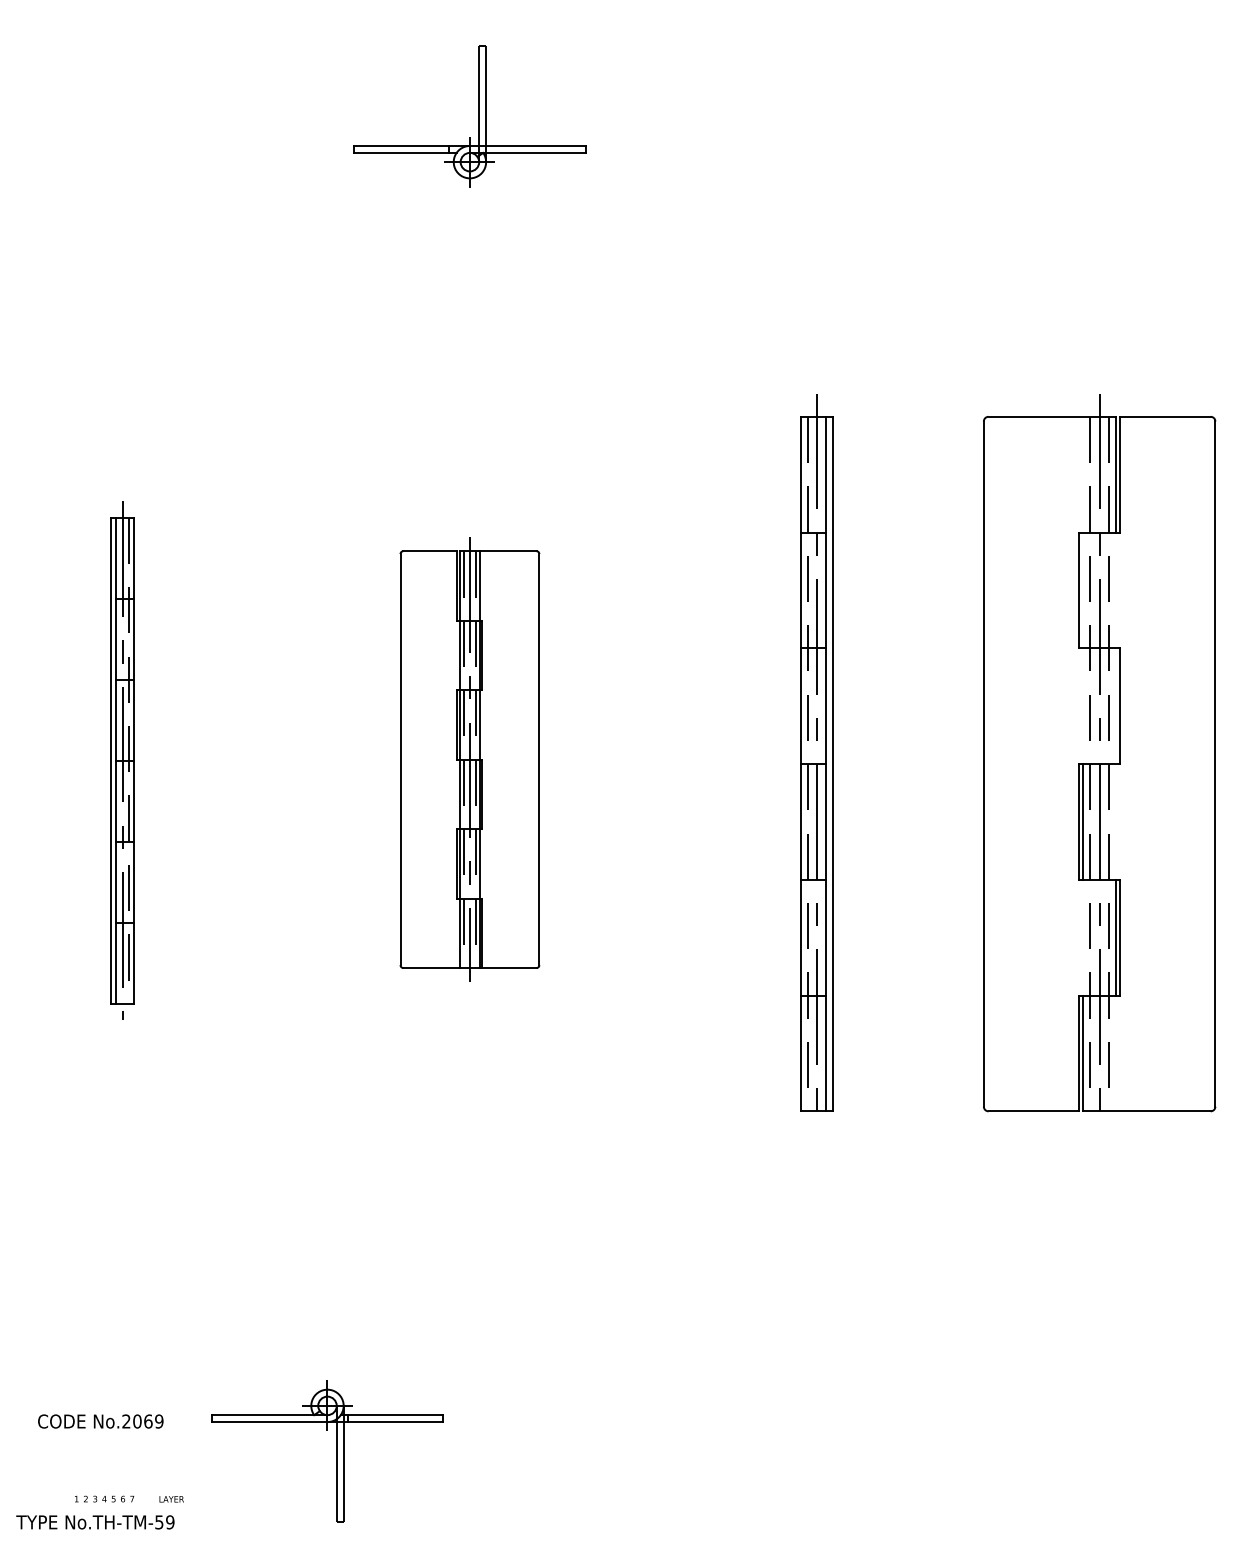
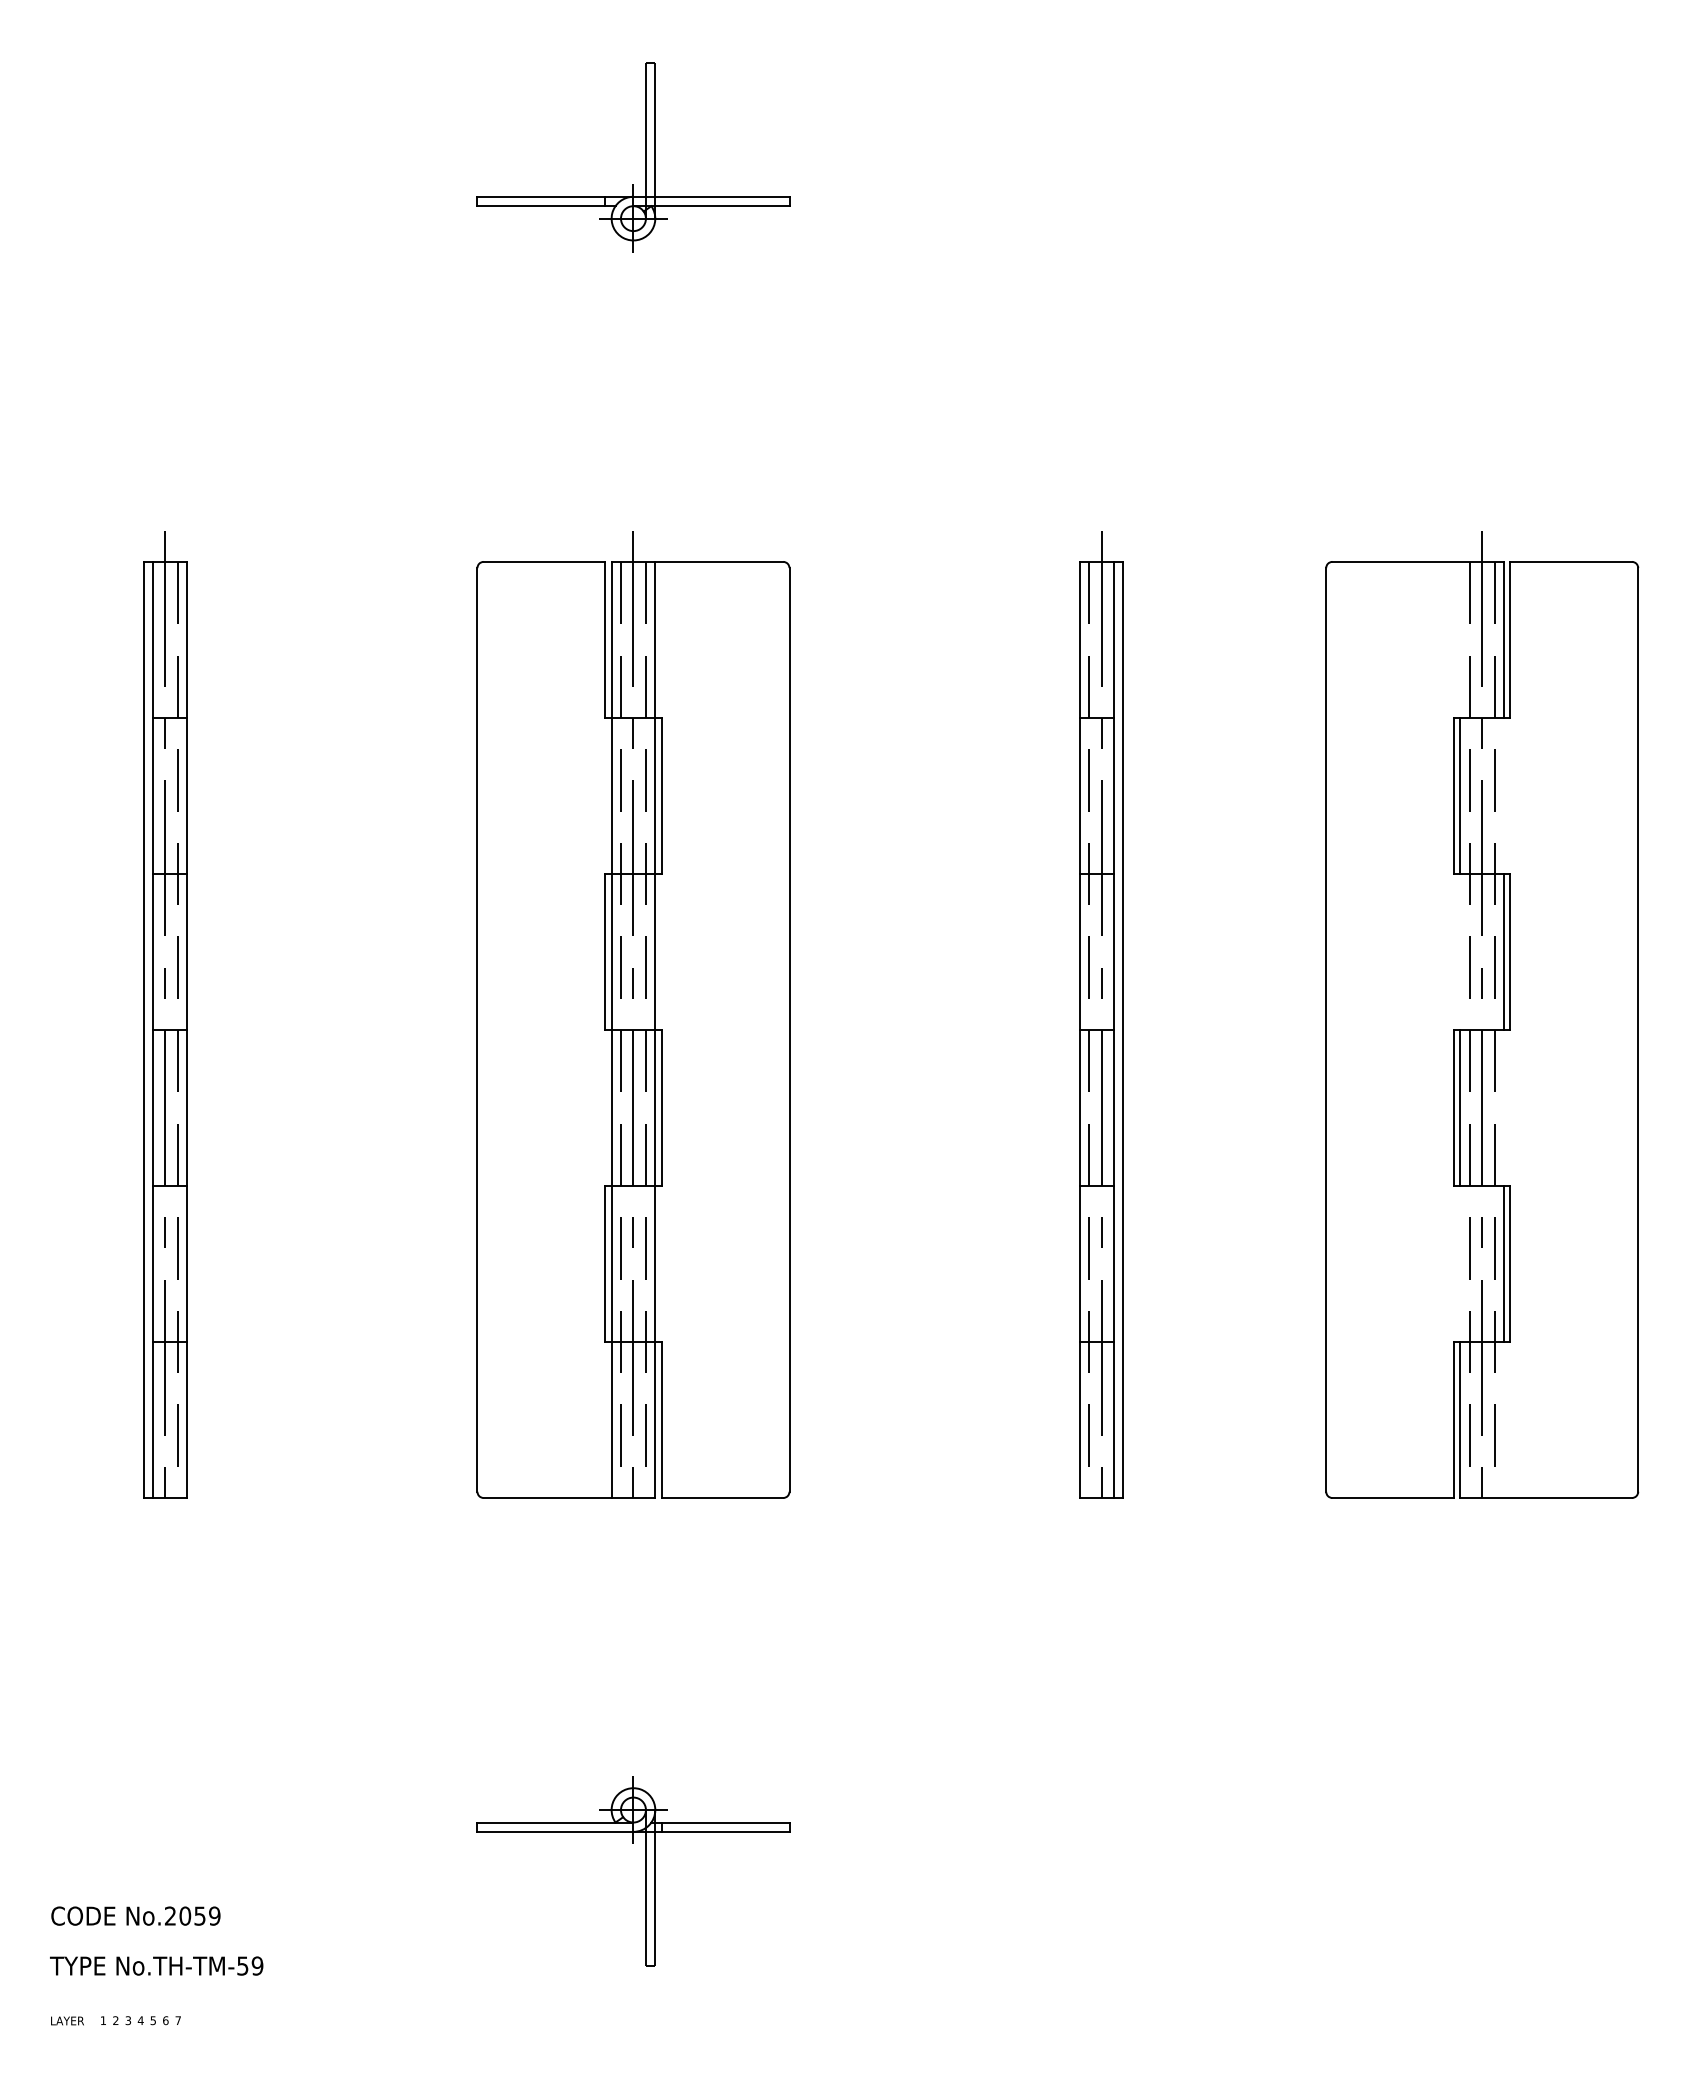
line: (1083, 590) -> (1460, 795), added
line: (1116, 705) -> (1504, 951), added
part: (122, 752) -> (165, 1014), size x1.43
part: (469, 752) -> (633, 1014), size x1.67
text: (147, 1421) -> (199, 1915), No.2069 -> No.2059
part: (336, 1451) -> (645, 1871), moved
text: (171, 1498) -> (67, 2020), moved
text: (95, 1521) -> (156, 1965), moved

